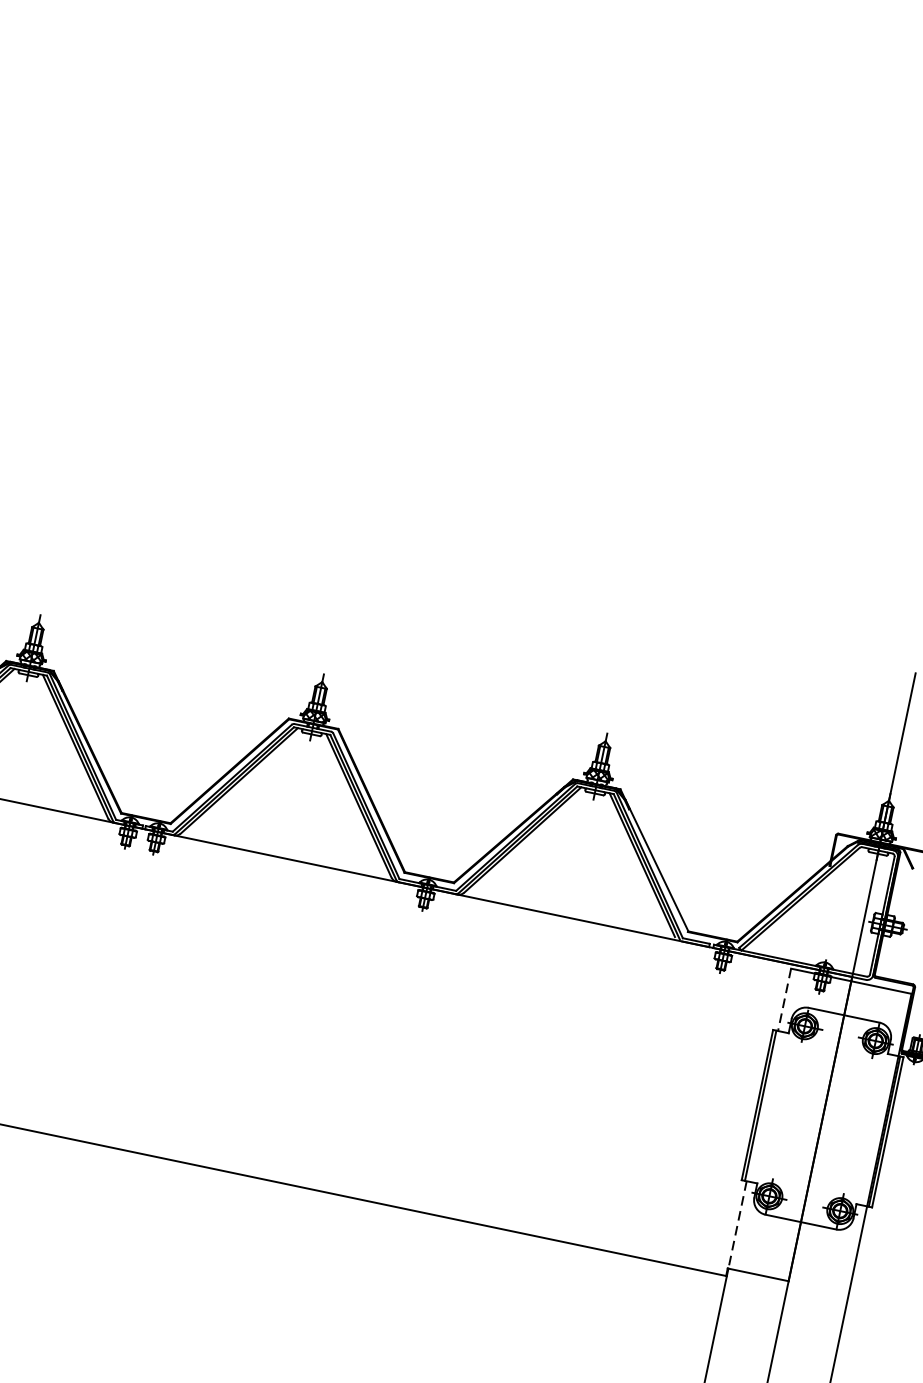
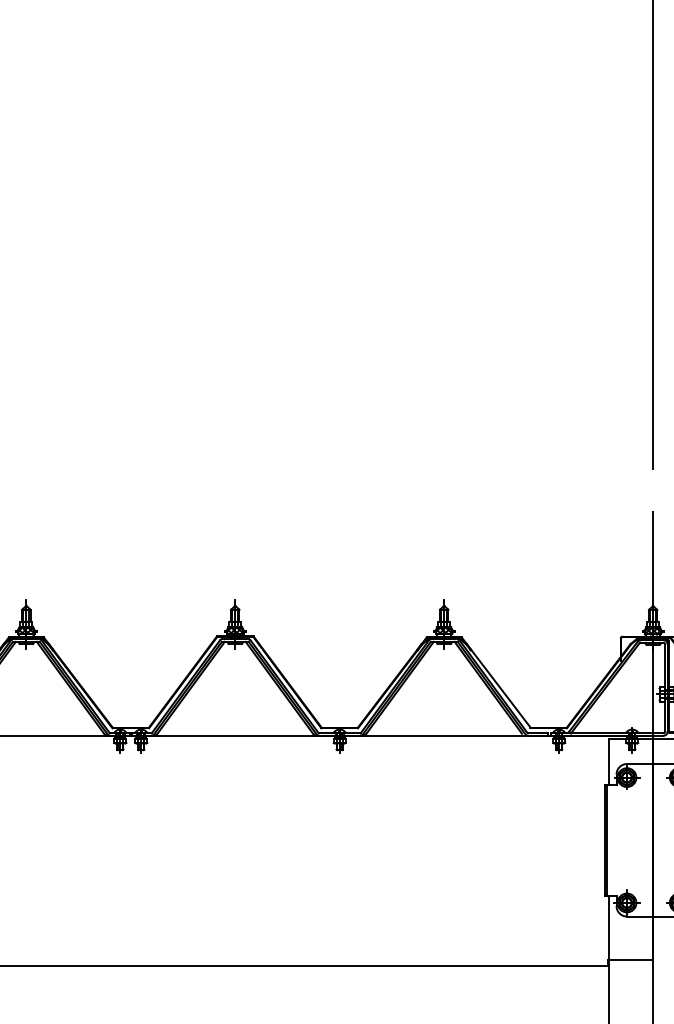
line: (784, 999) -> (608, 761), dashed -> solid
line: (737, 1225) -> (608, 928), dashed -> solid

